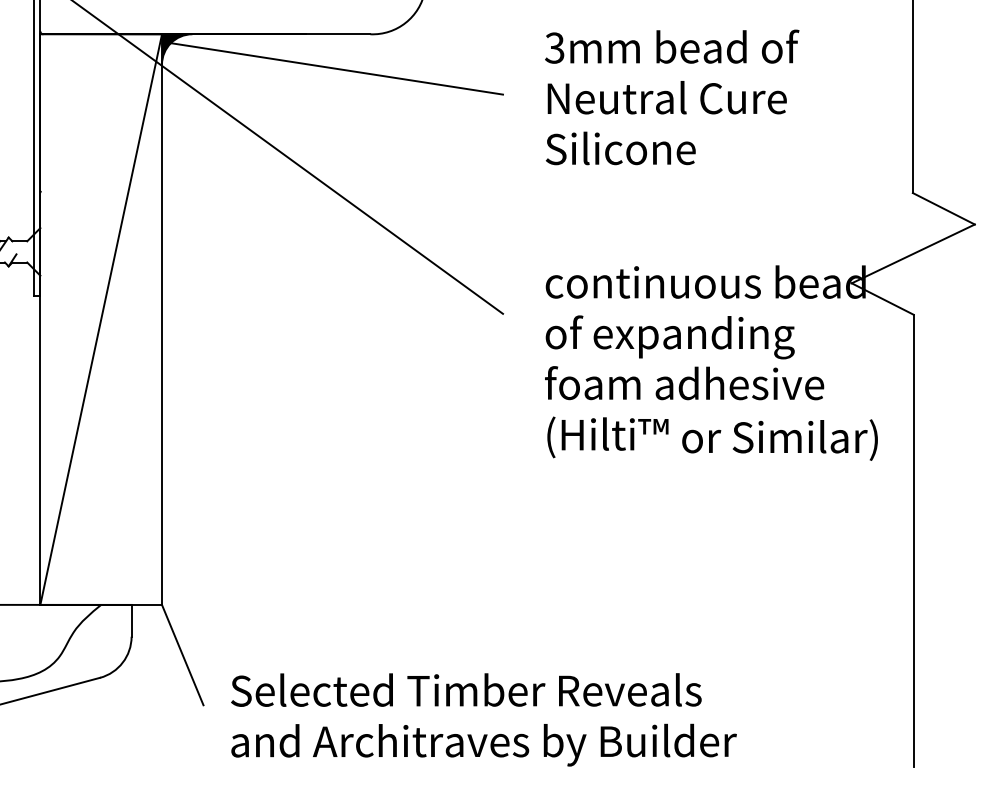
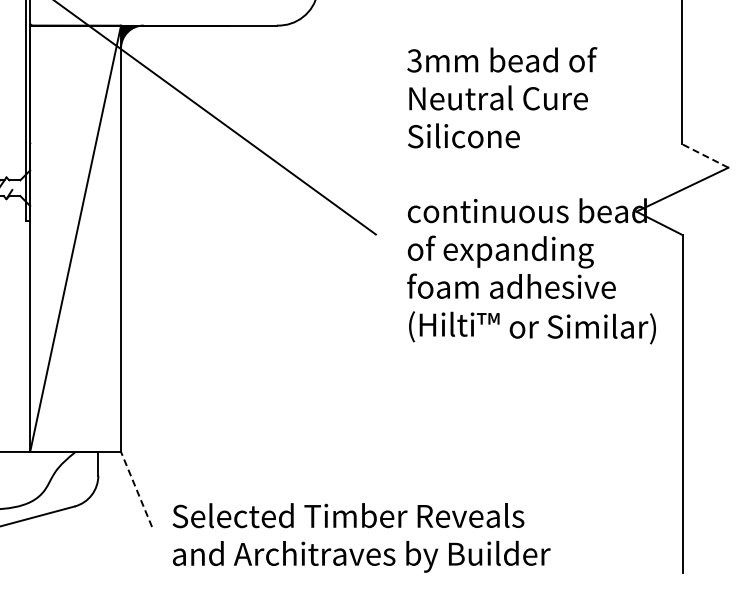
line: (336, 68) -> (251, 51), removed
text: (672, 97) -> (502, 97), moved
line: (944, 208) -> (705, 155), solid -> dashed
line: (182, 655) -> (136, 489), solid -> dashed

